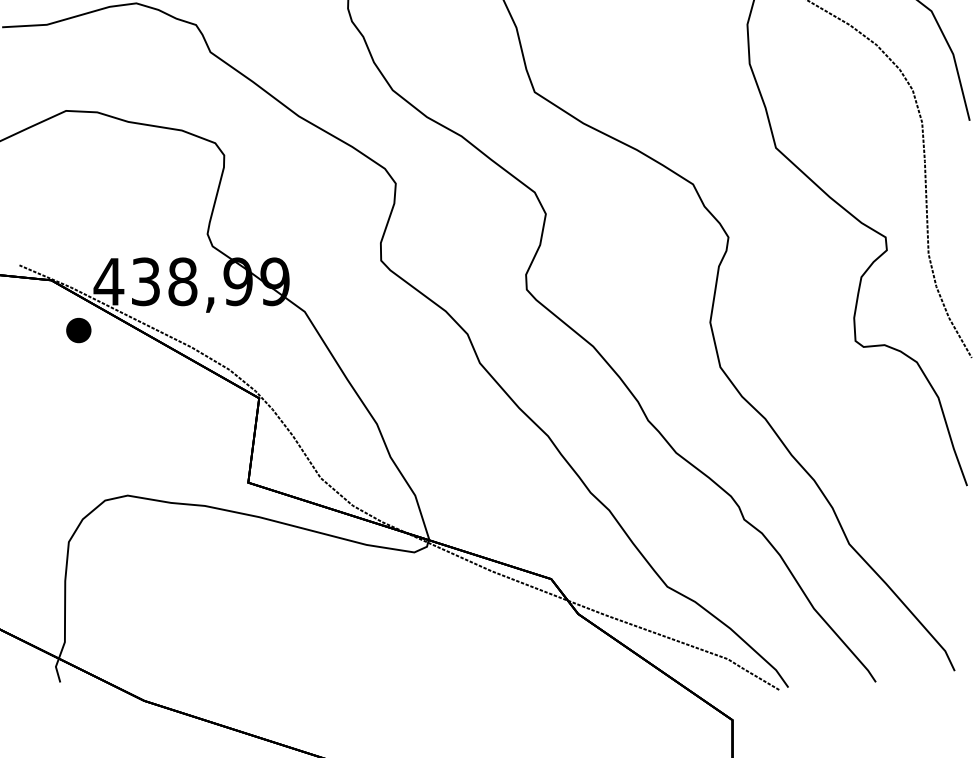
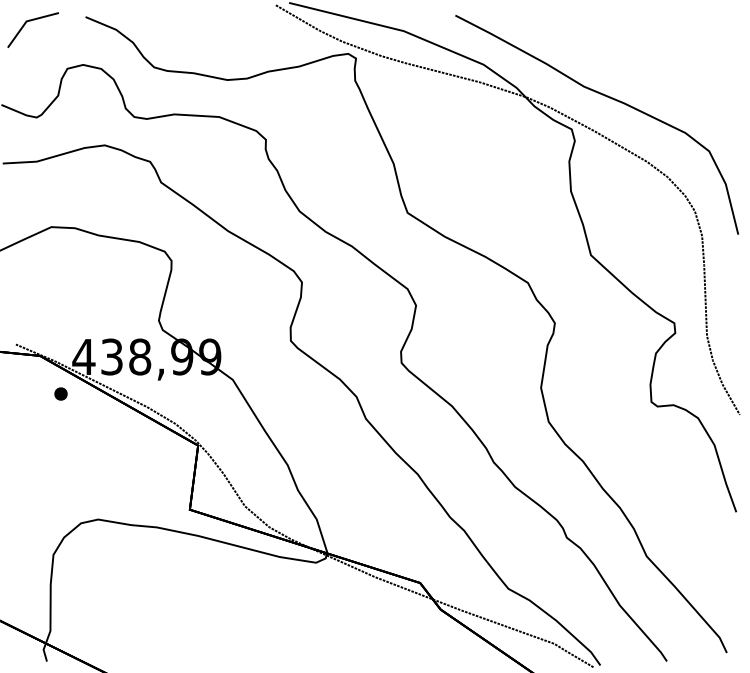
part: (78, 329) -> (60, 393), size x0.7

